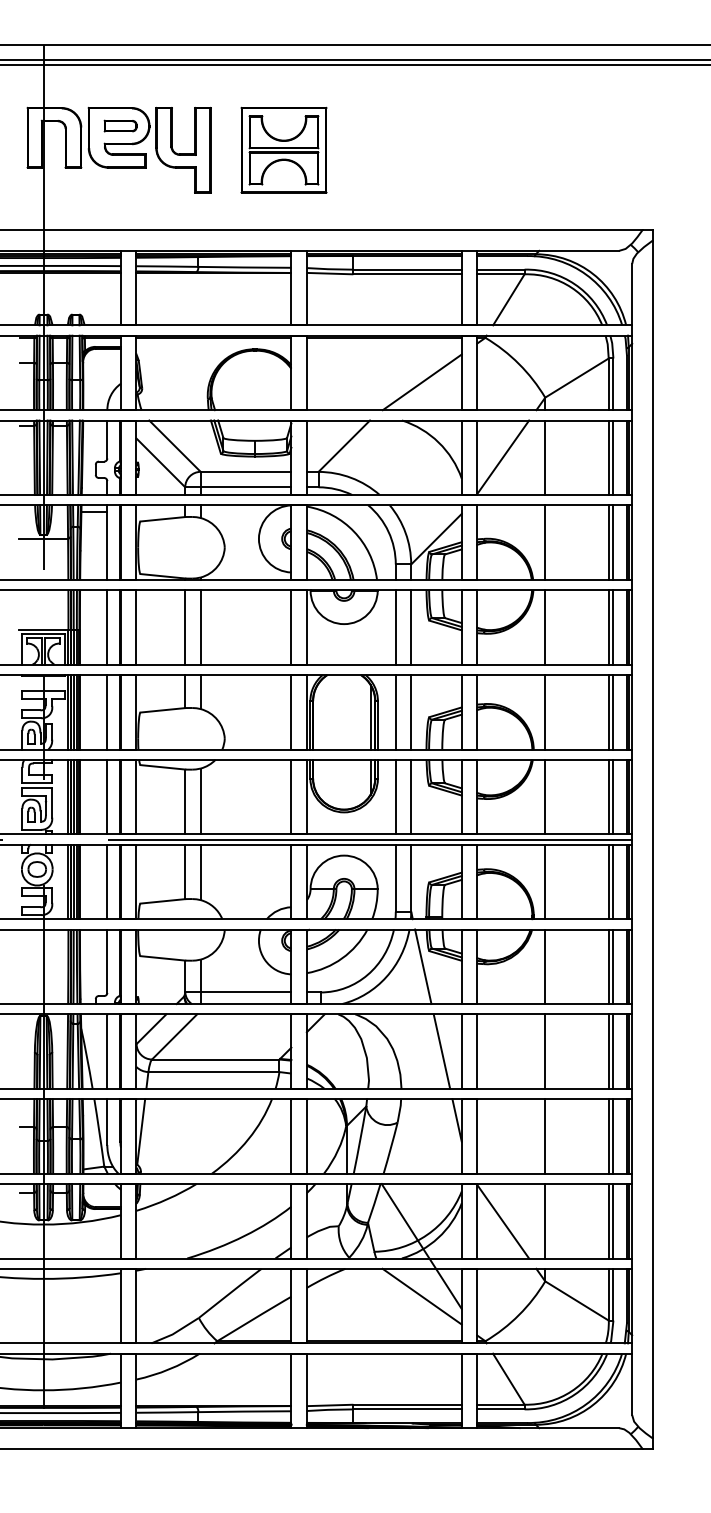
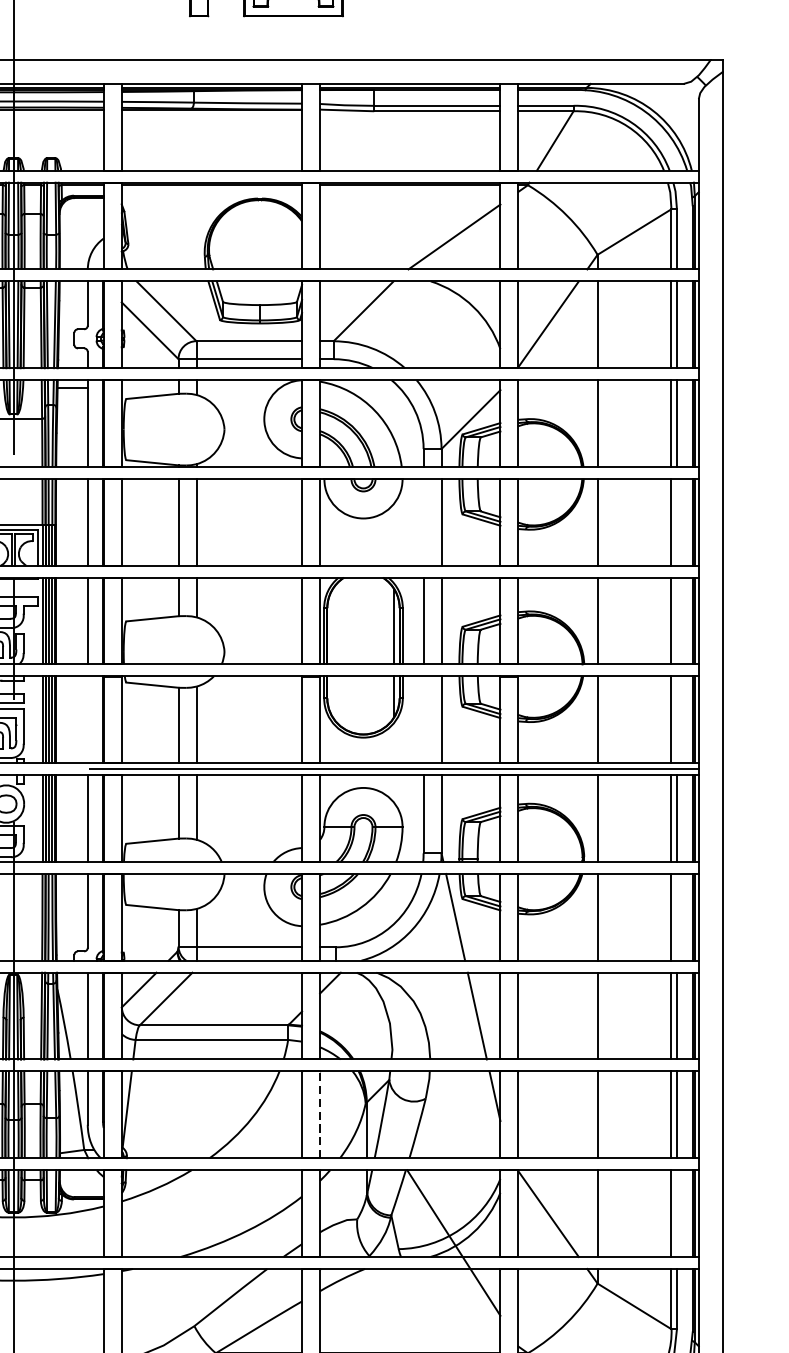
line: (395, 627) -> (423, 522), removed
line: (613, 627) -> (677, 522), removed
line: (613, 712) -> (677, 621), removed
line: (107, 796) -> (88, 719), removed
line: (395, 796) -> (423, 719), removed
line: (613, 796) -> (677, 719), removed
line: (613, 966) -> (677, 917), removed
line: (306, 1135) -> (319, 1113), solid -> dashed
line: (613, 1221) -> (677, 1213), removed
line: (421, 1296) -> (453, 1301), removed

